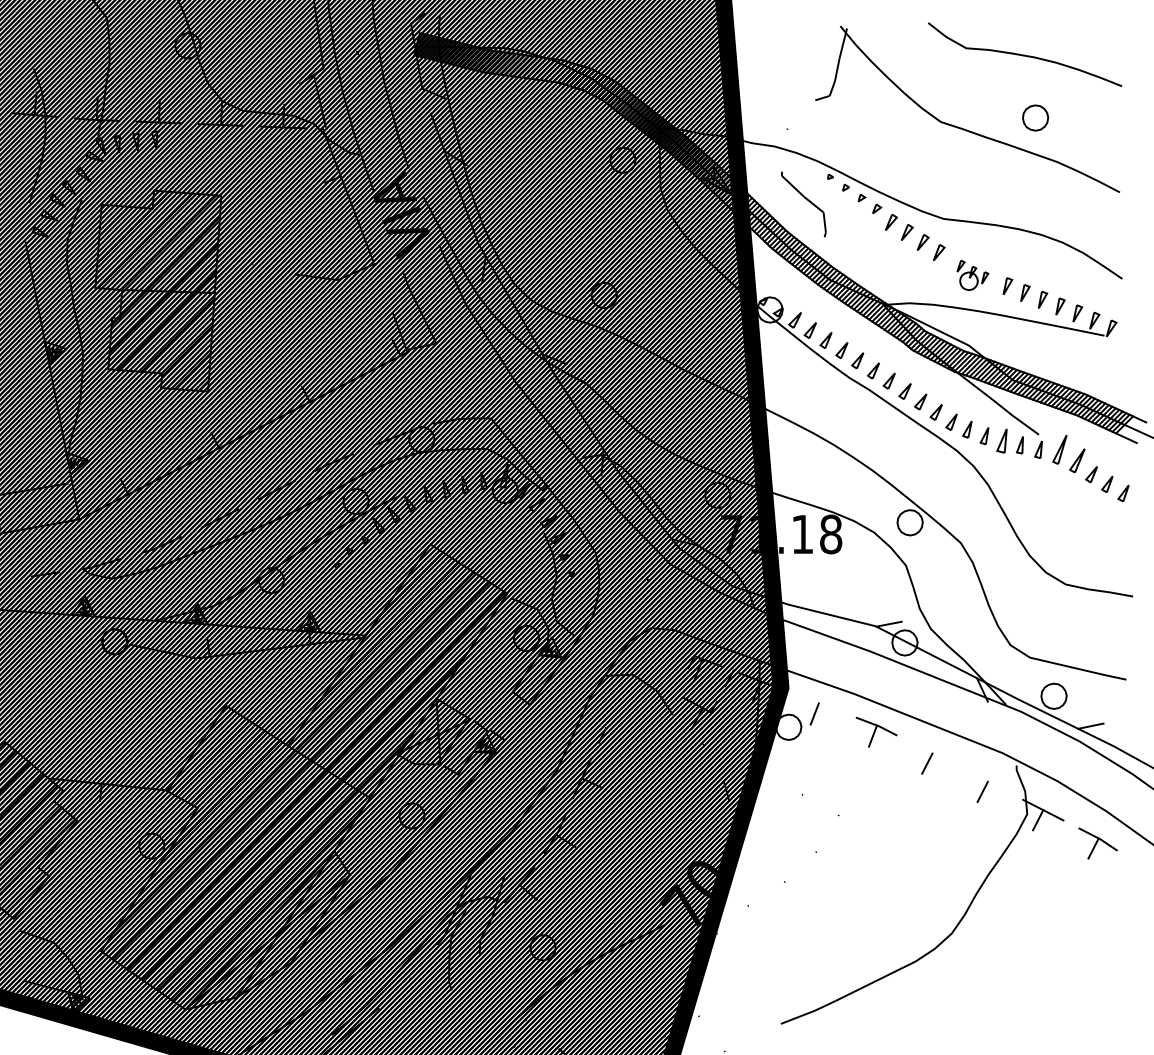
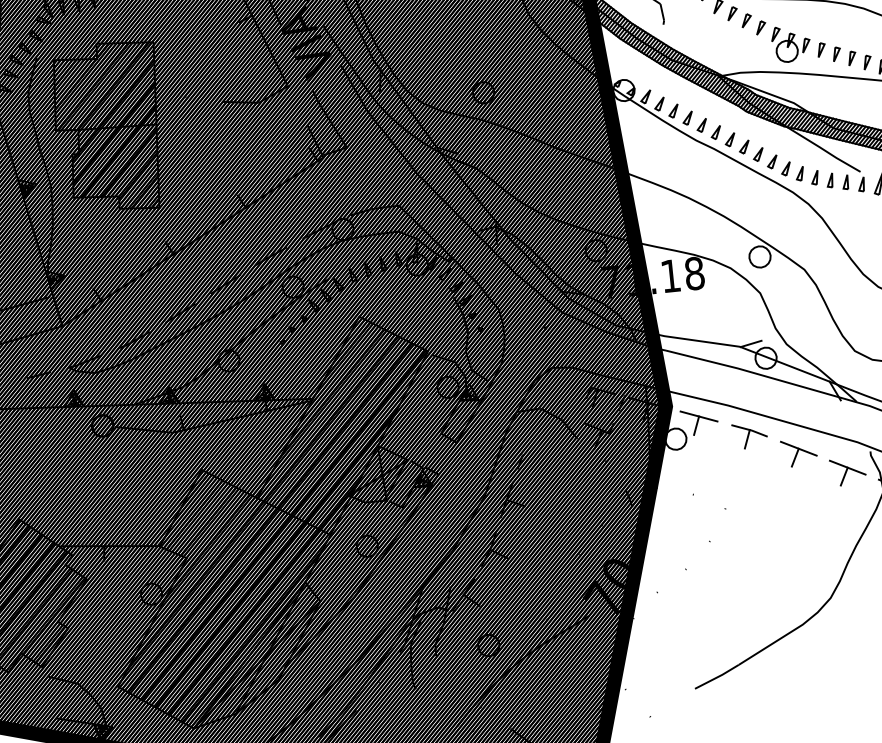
part: (972, 275) -> (790, 44), size x1.43
part: (1001, 441) -> (829, 180), size x0.71
line: (818, 703) -> (698, 416), added
line: (932, 753) -> (798, 448), added
line: (987, 781) -> (847, 467), added

